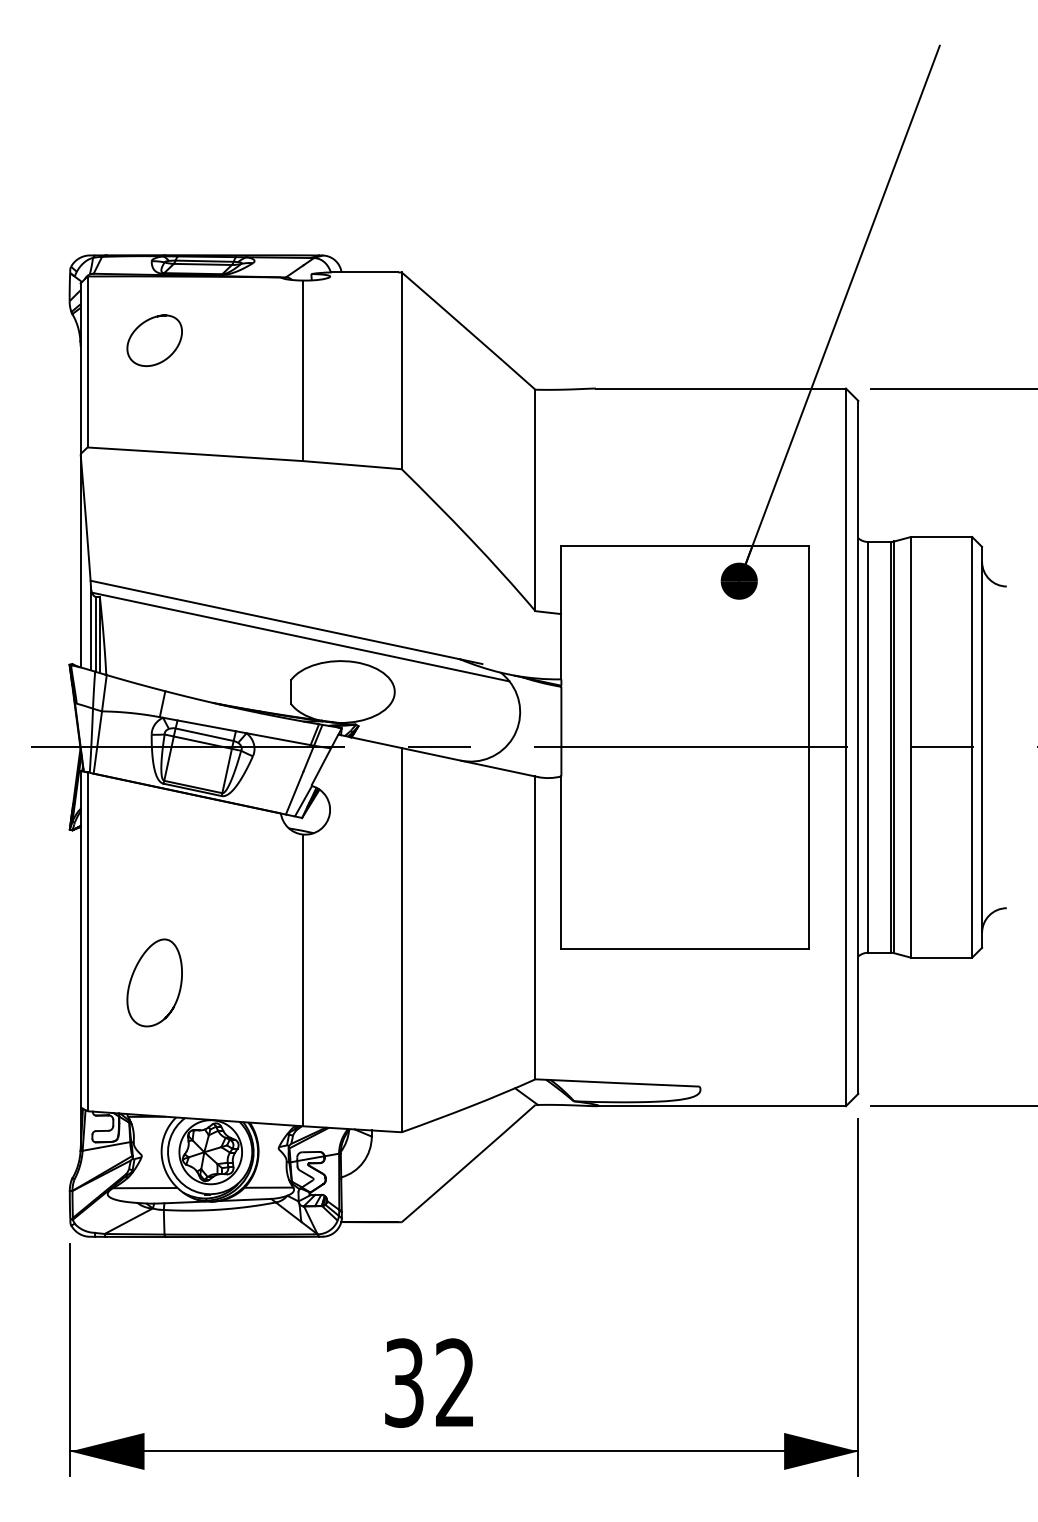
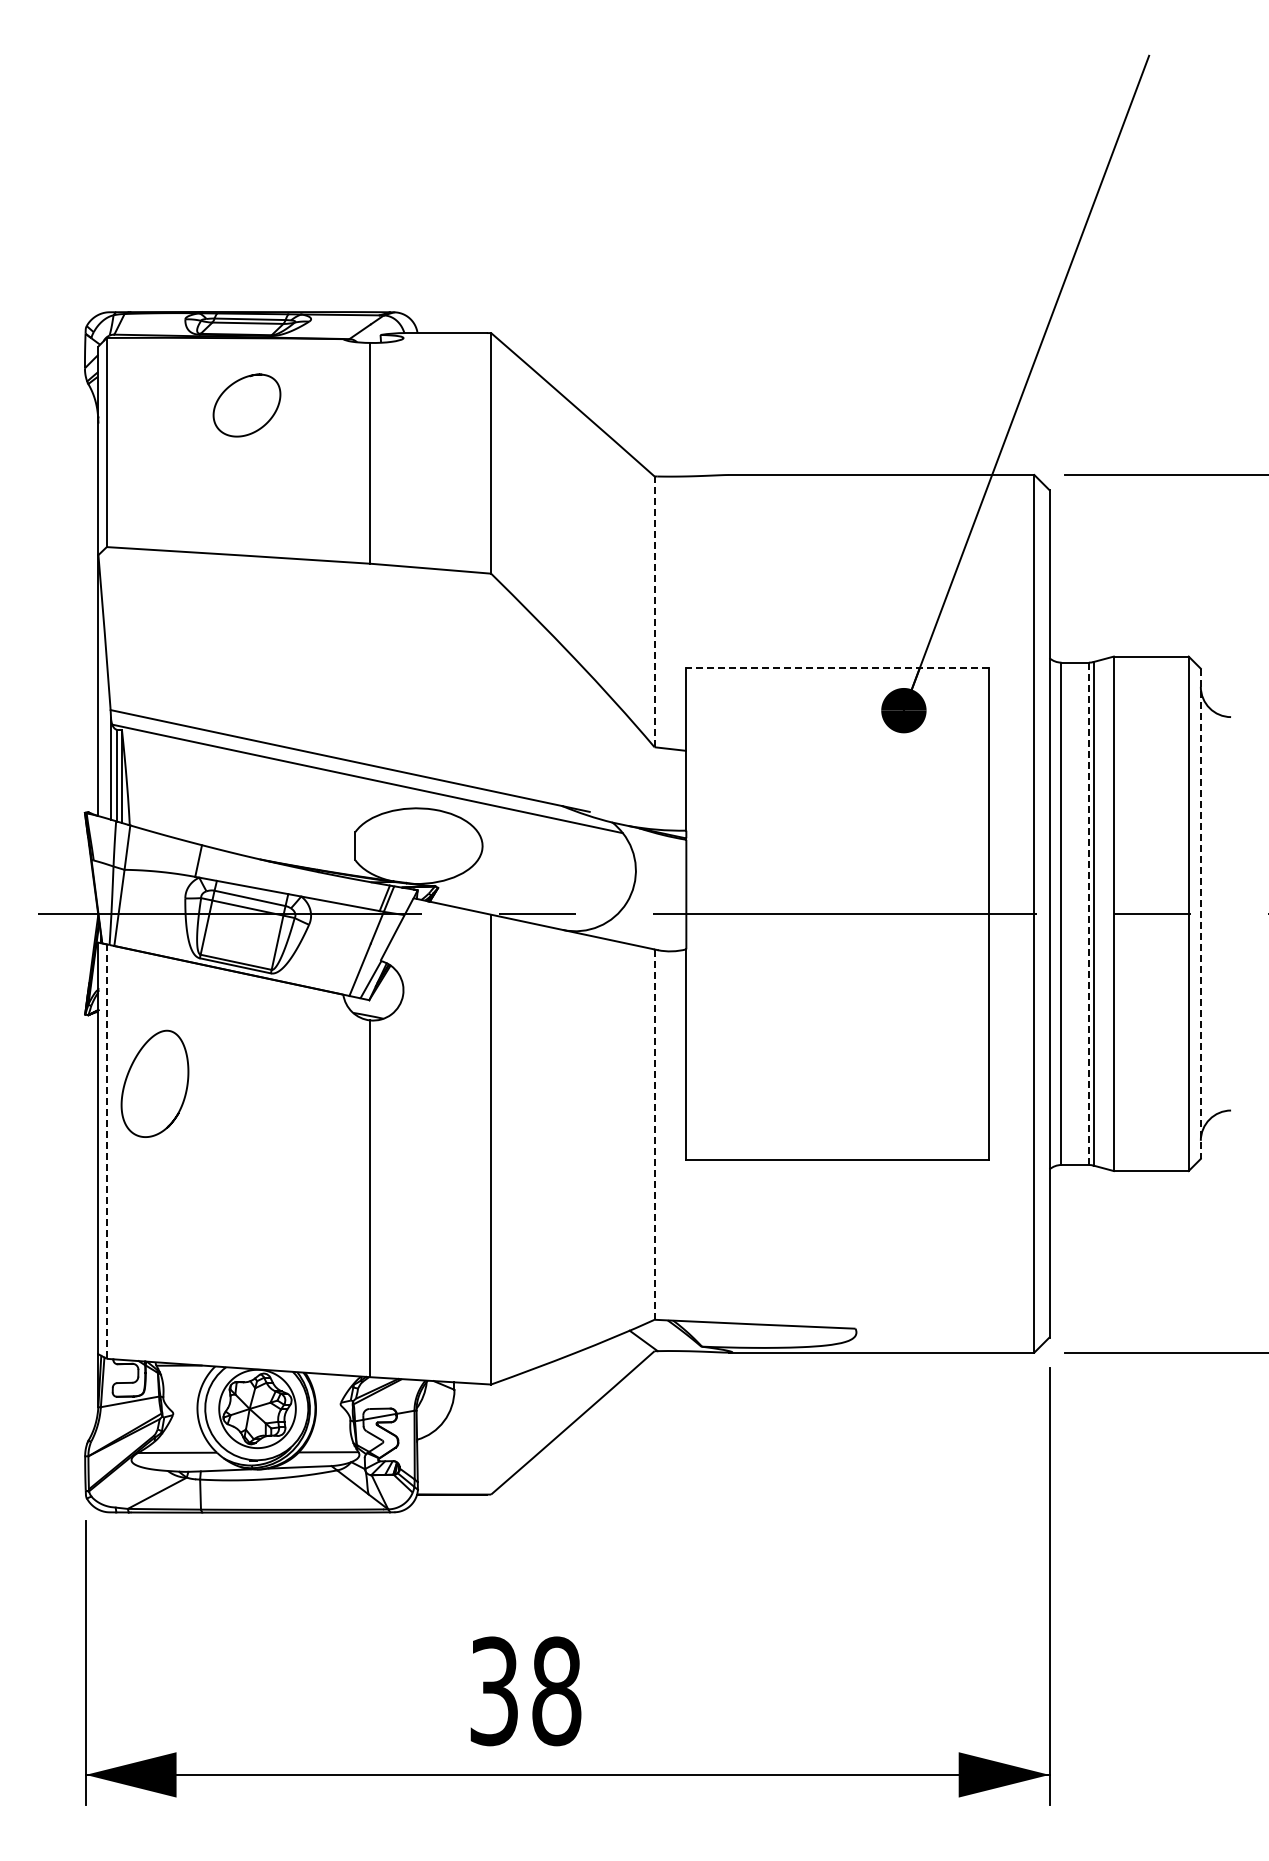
curve: (142, 325) -> (231, 386), moved
line: (535, 500) -> (654, 611), solid -> dashed
line: (684, 545) -> (837, 667), solid -> dashed
line: (890, 747) -> (1088, 913), solid -> dashed
line: (981, 747) -> (1200, 914), solid -> dashed
line: (535, 927) -> (654, 1134), solid -> dashed
line: (87, 942) -> (106, 1152), solid -> dashed
curve: (133, 974) -> (129, 1073), moved
text: (455, 1383) -> (556, 1691), 32 -> 38

